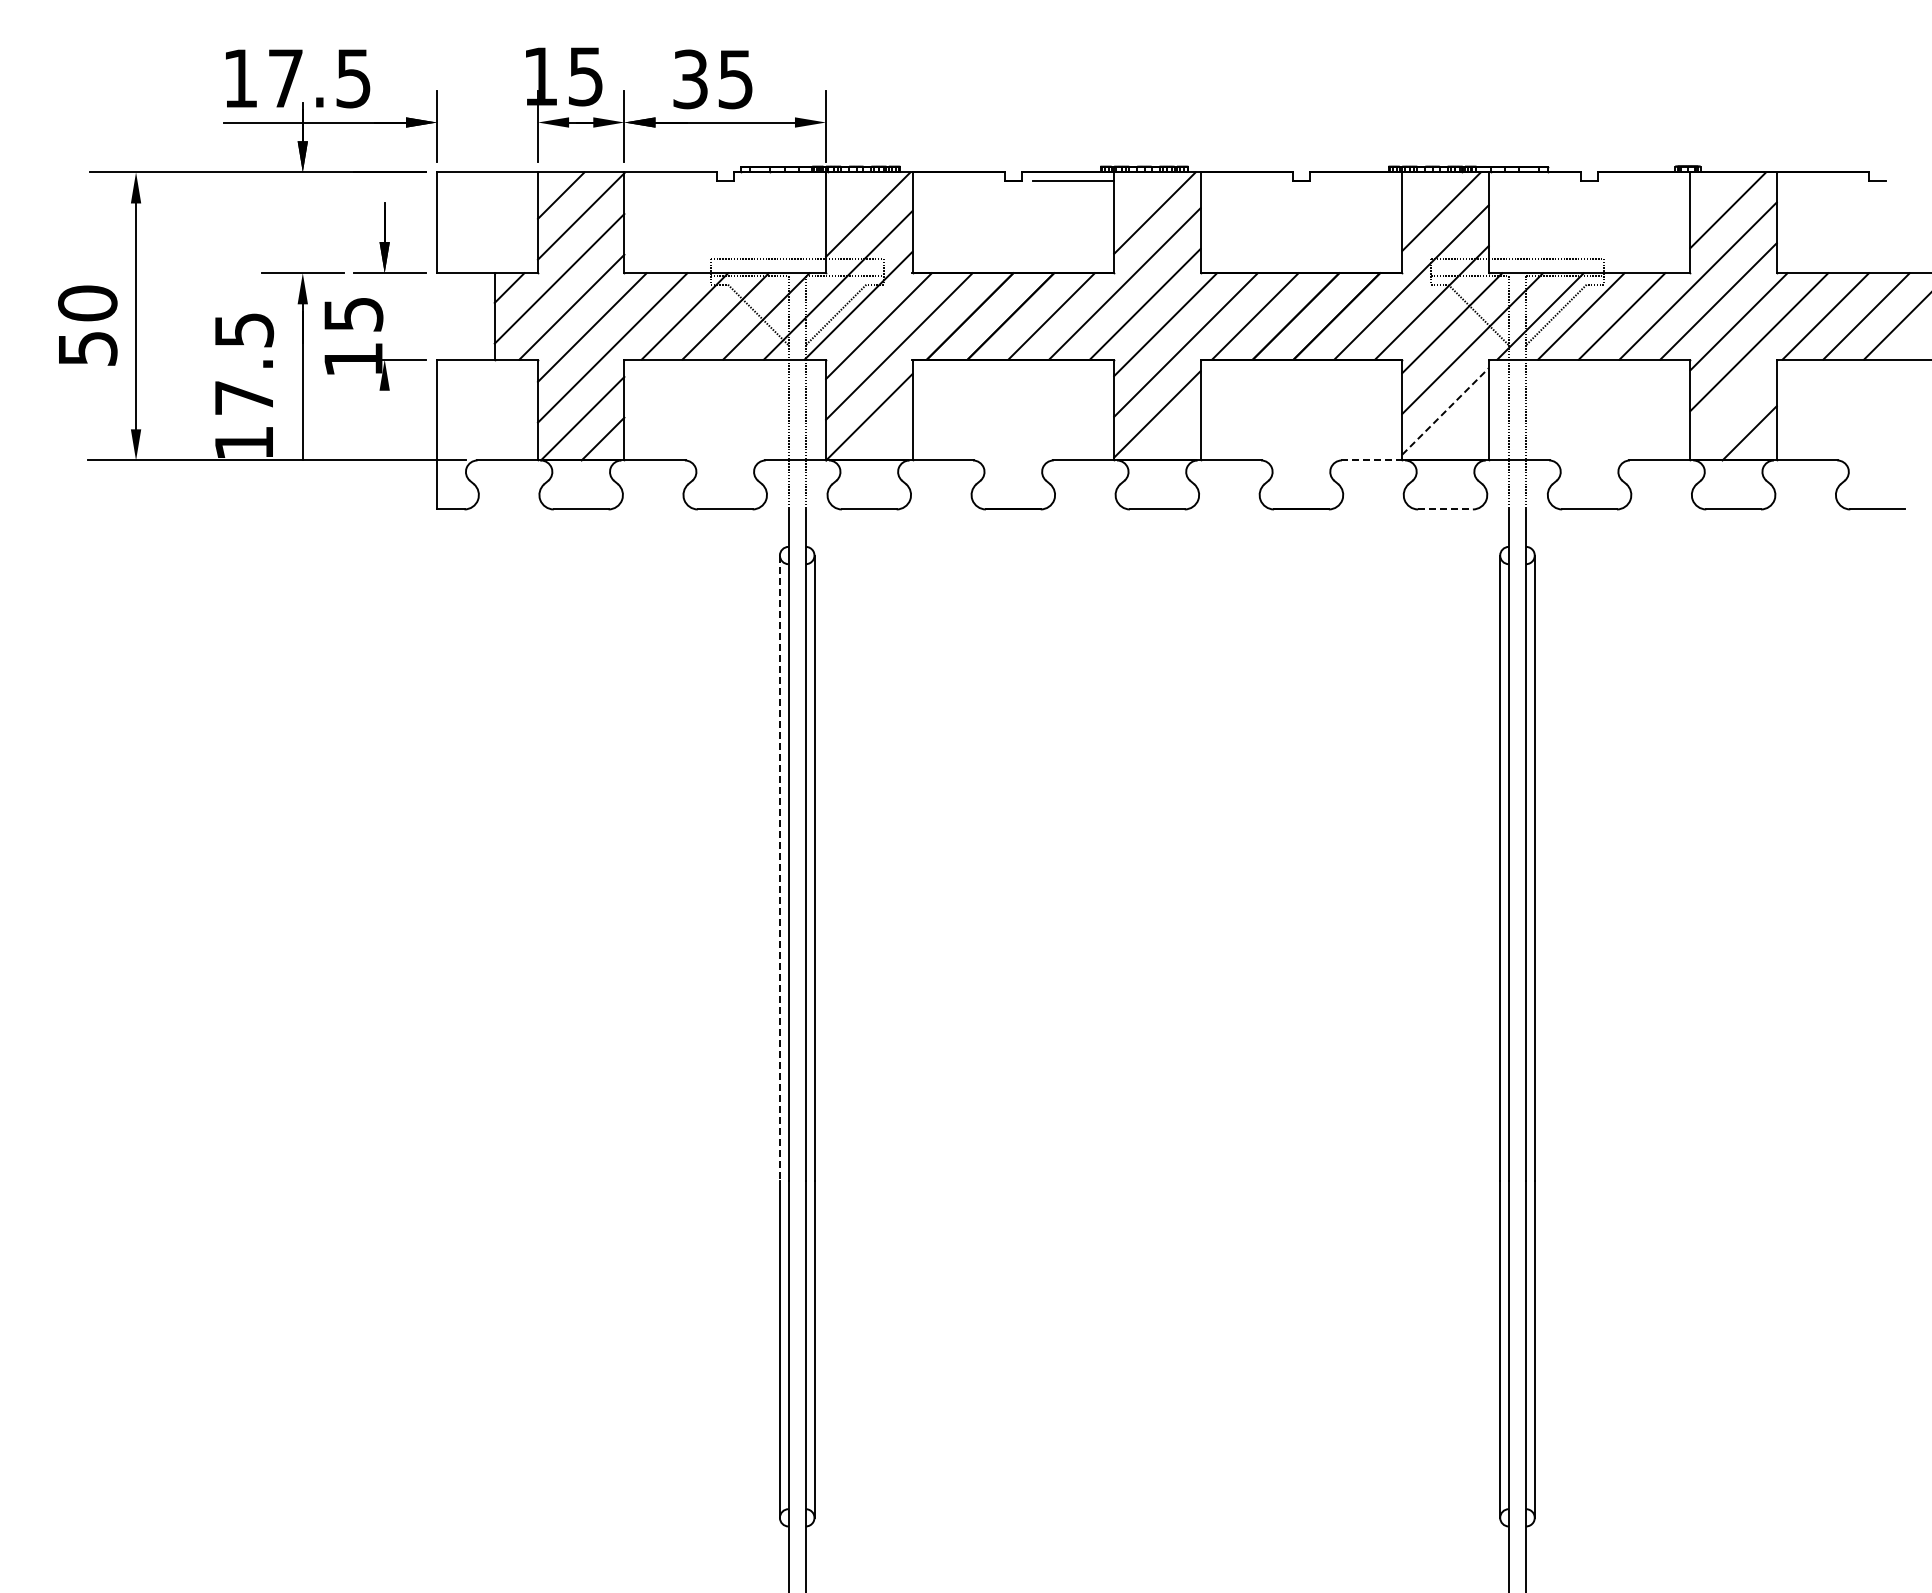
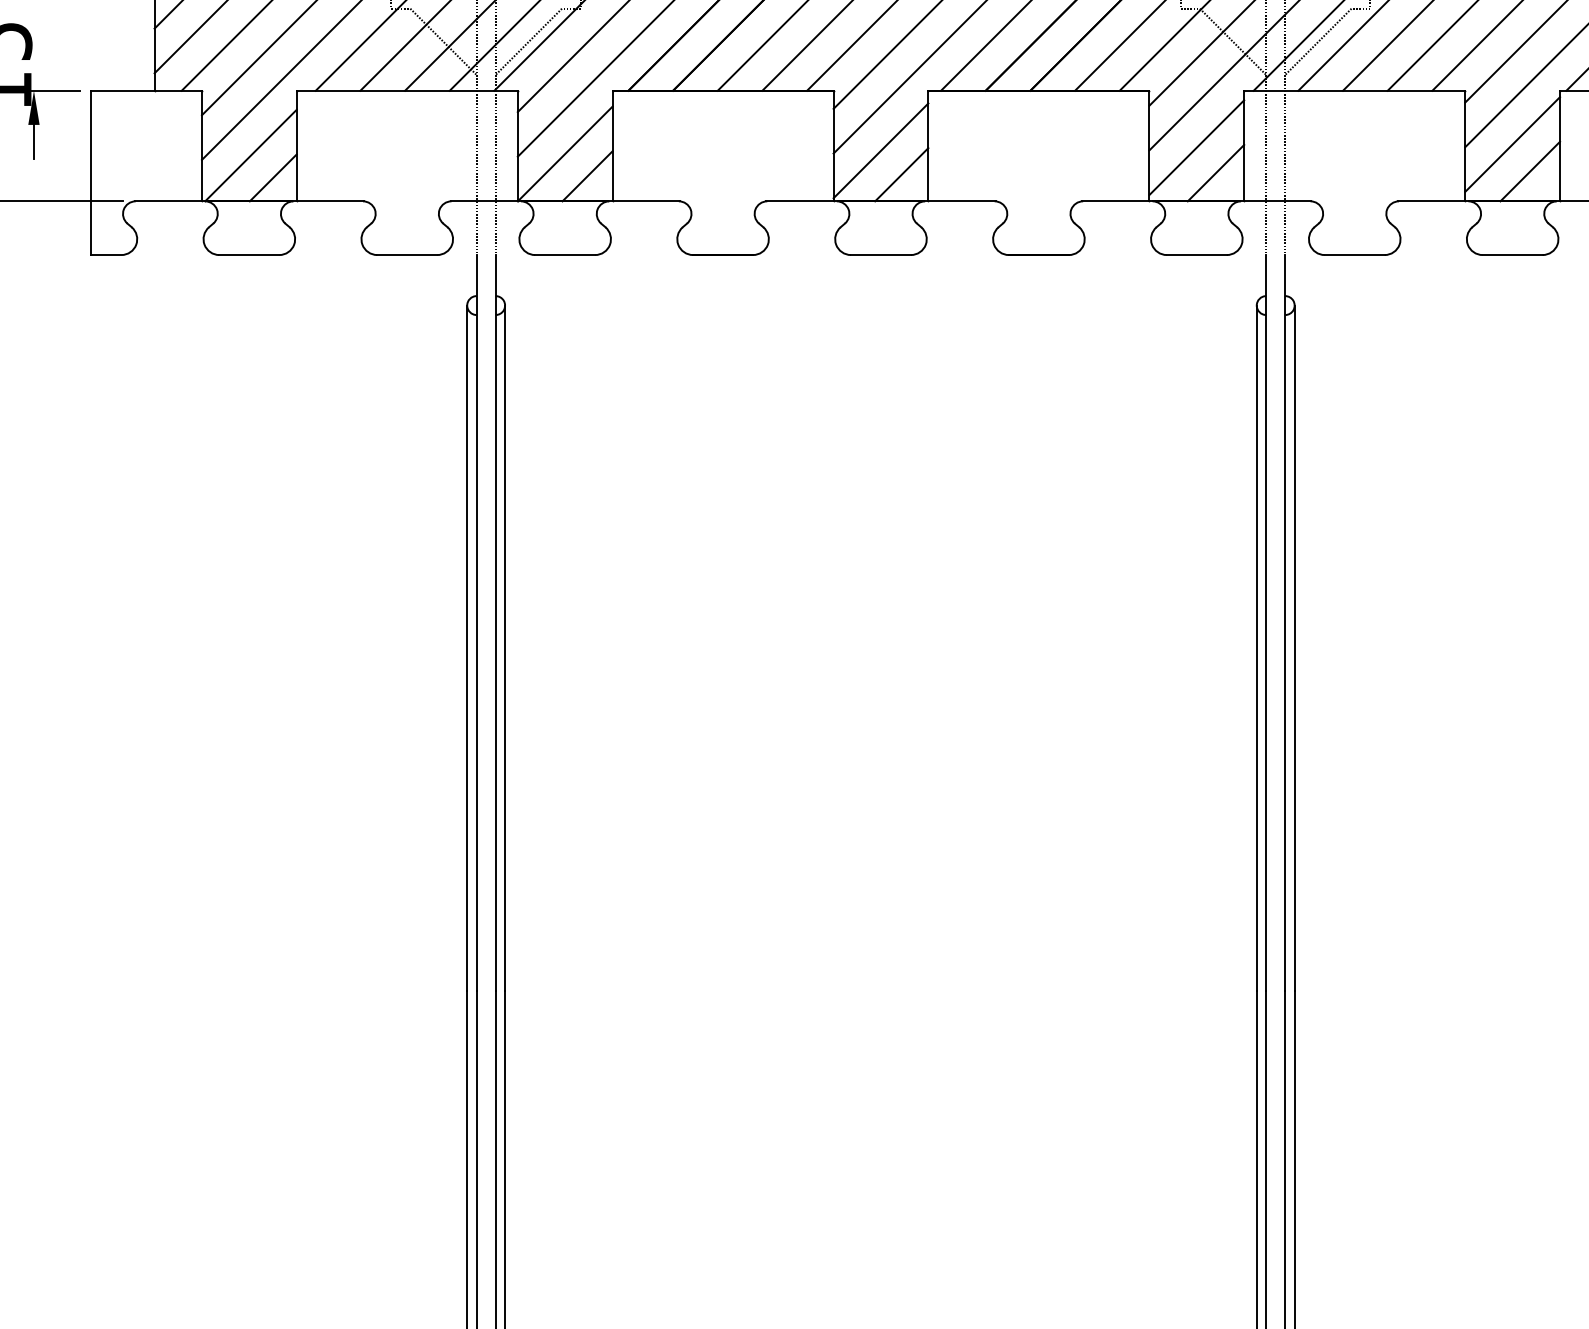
line: (384, 405) -> (33, 141), added
line: (1733, 408) -> (1512, 144), added
line: (1445, 411) -> (1196, 147), dashed -> solid
line: (1462, 434) -> (1215, 172), added
line: (1176, 435) -> (901, 173), added
line: (889, 437) -> (587, 176), added
line: (1371, 460) -> (1115, 201), dashed -> solid
line: (1446, 509) -> (1197, 255), dashed -> solid
line: (779, 868) -> (466, 648), dashed -> solid

